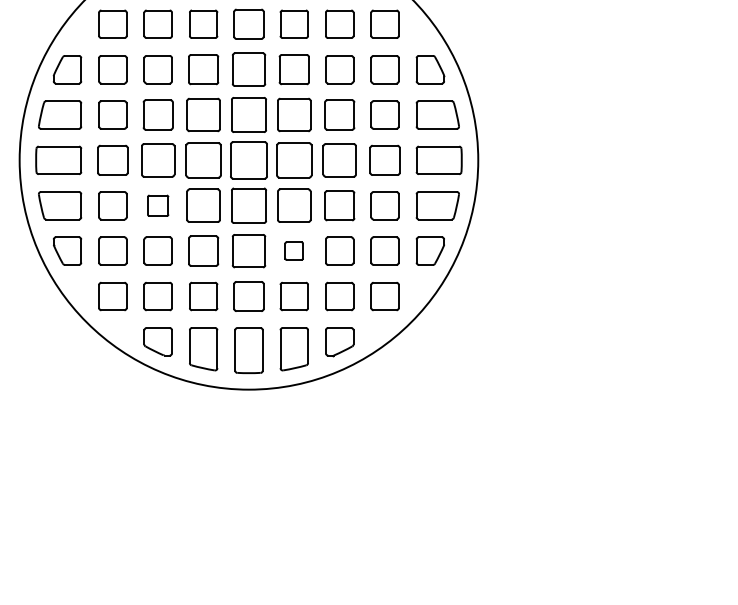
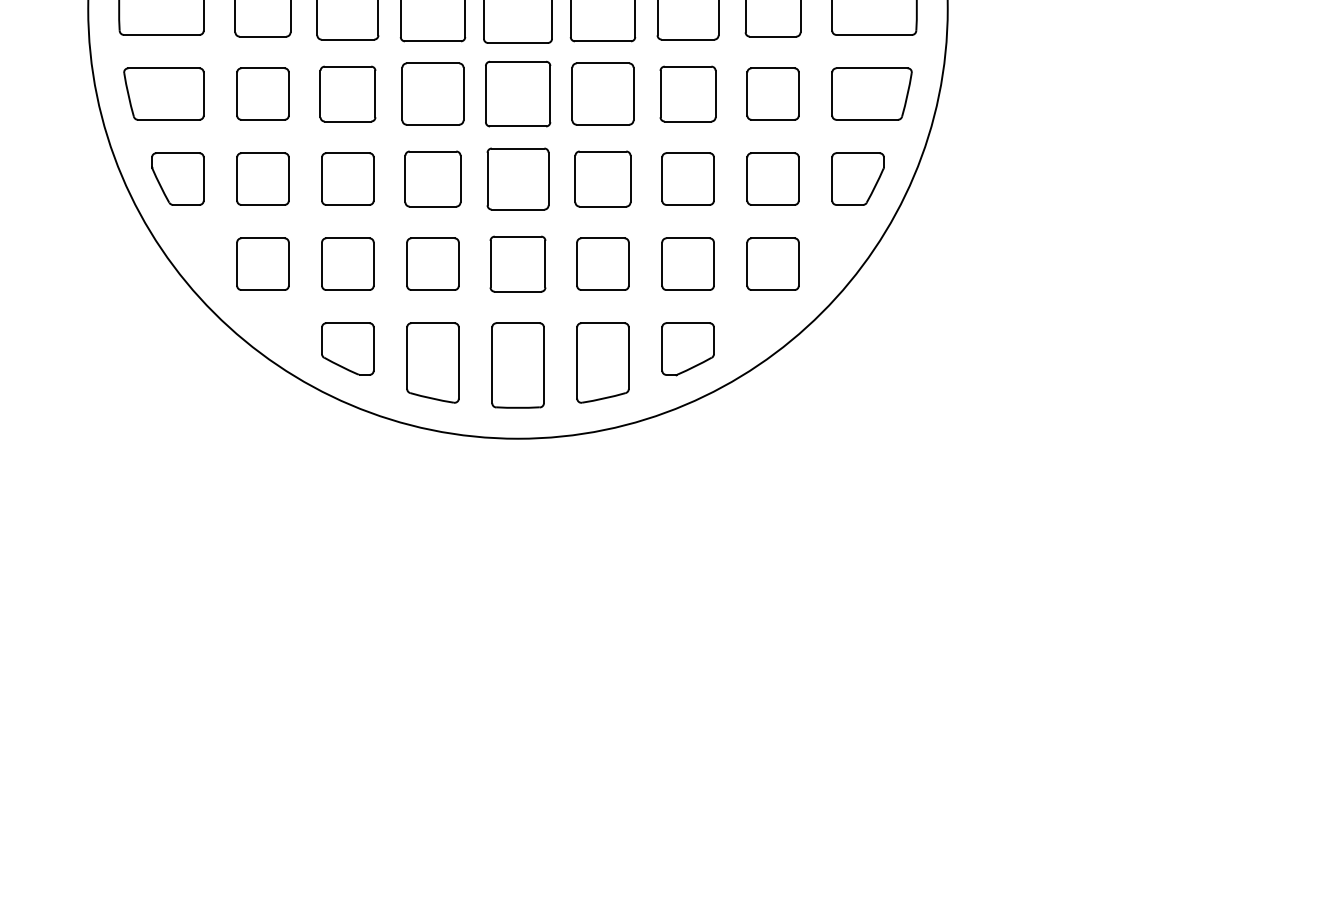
part: (157, 205) -> (346, 93), size x1.43
part: (293, 250) -> (601, 177), size x1.67

